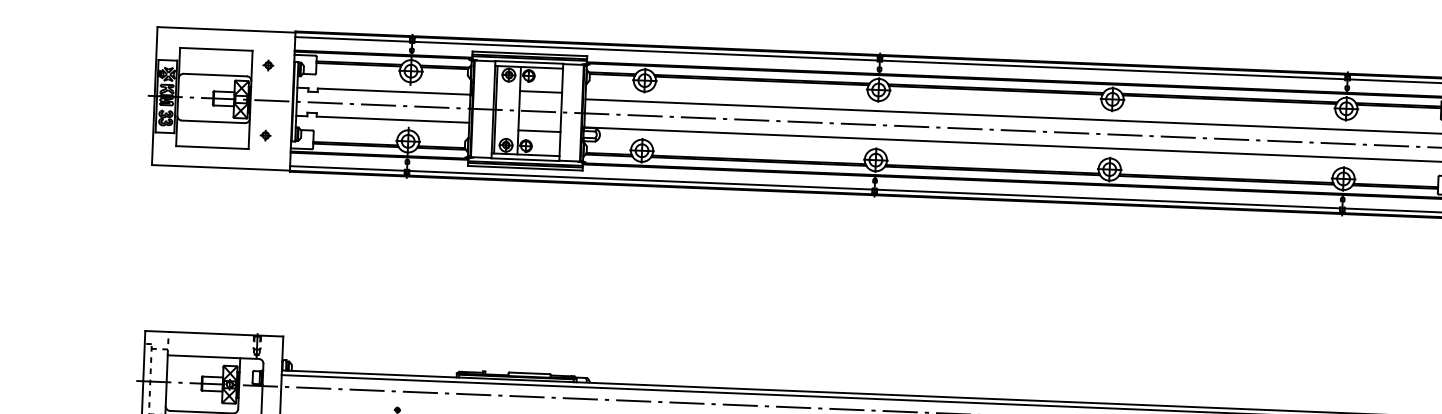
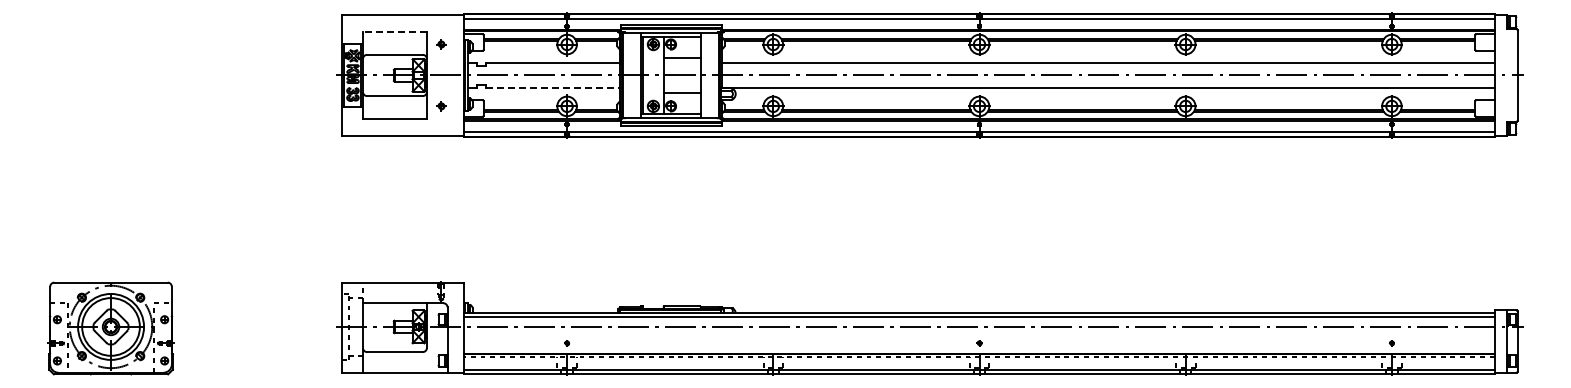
line: (215, 49) -> (394, 32), solid -> dashed
line: (393, 119) -> (553, 87), solid -> dashed

